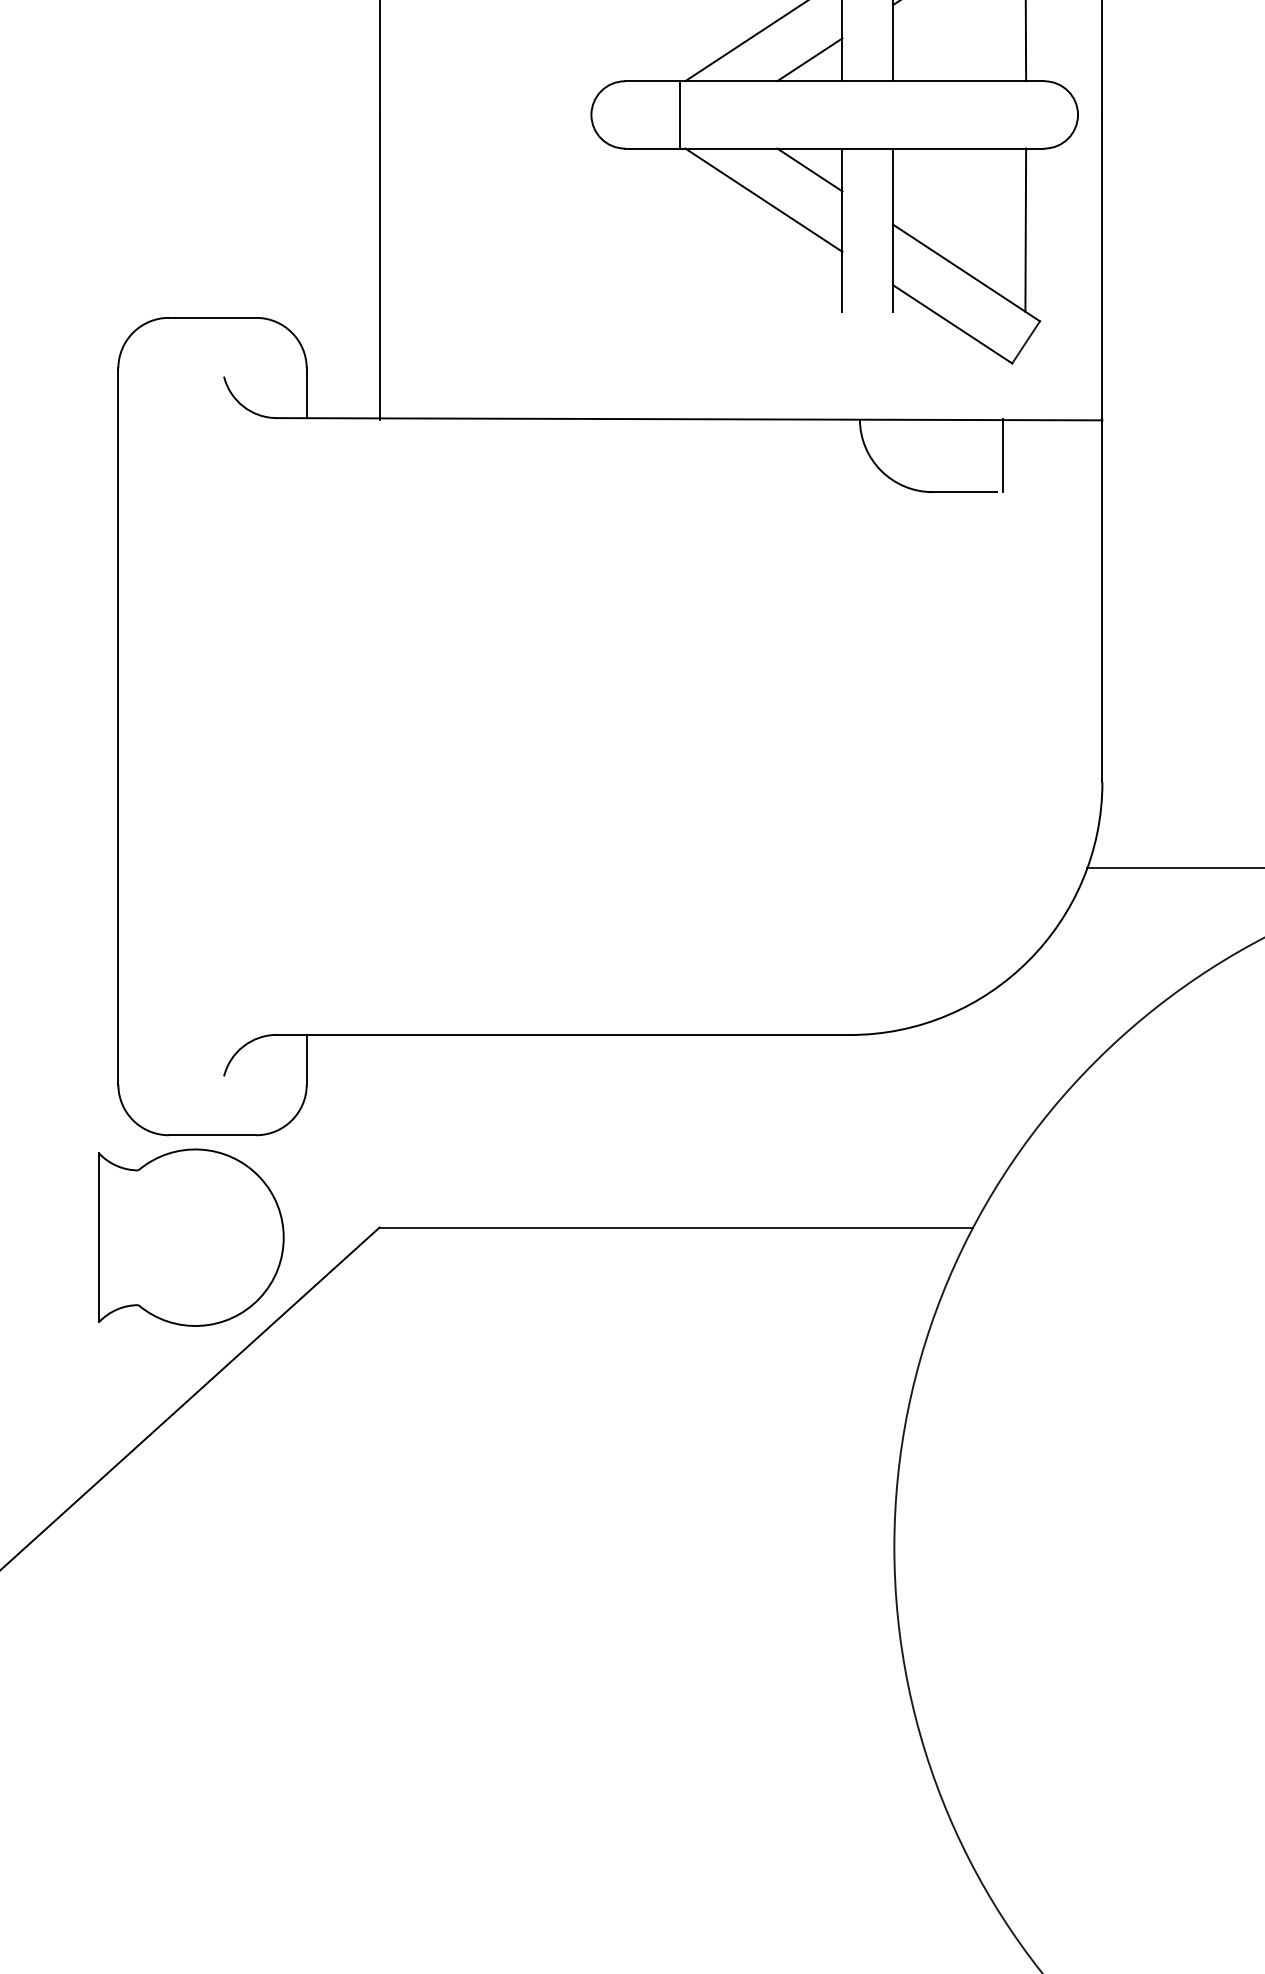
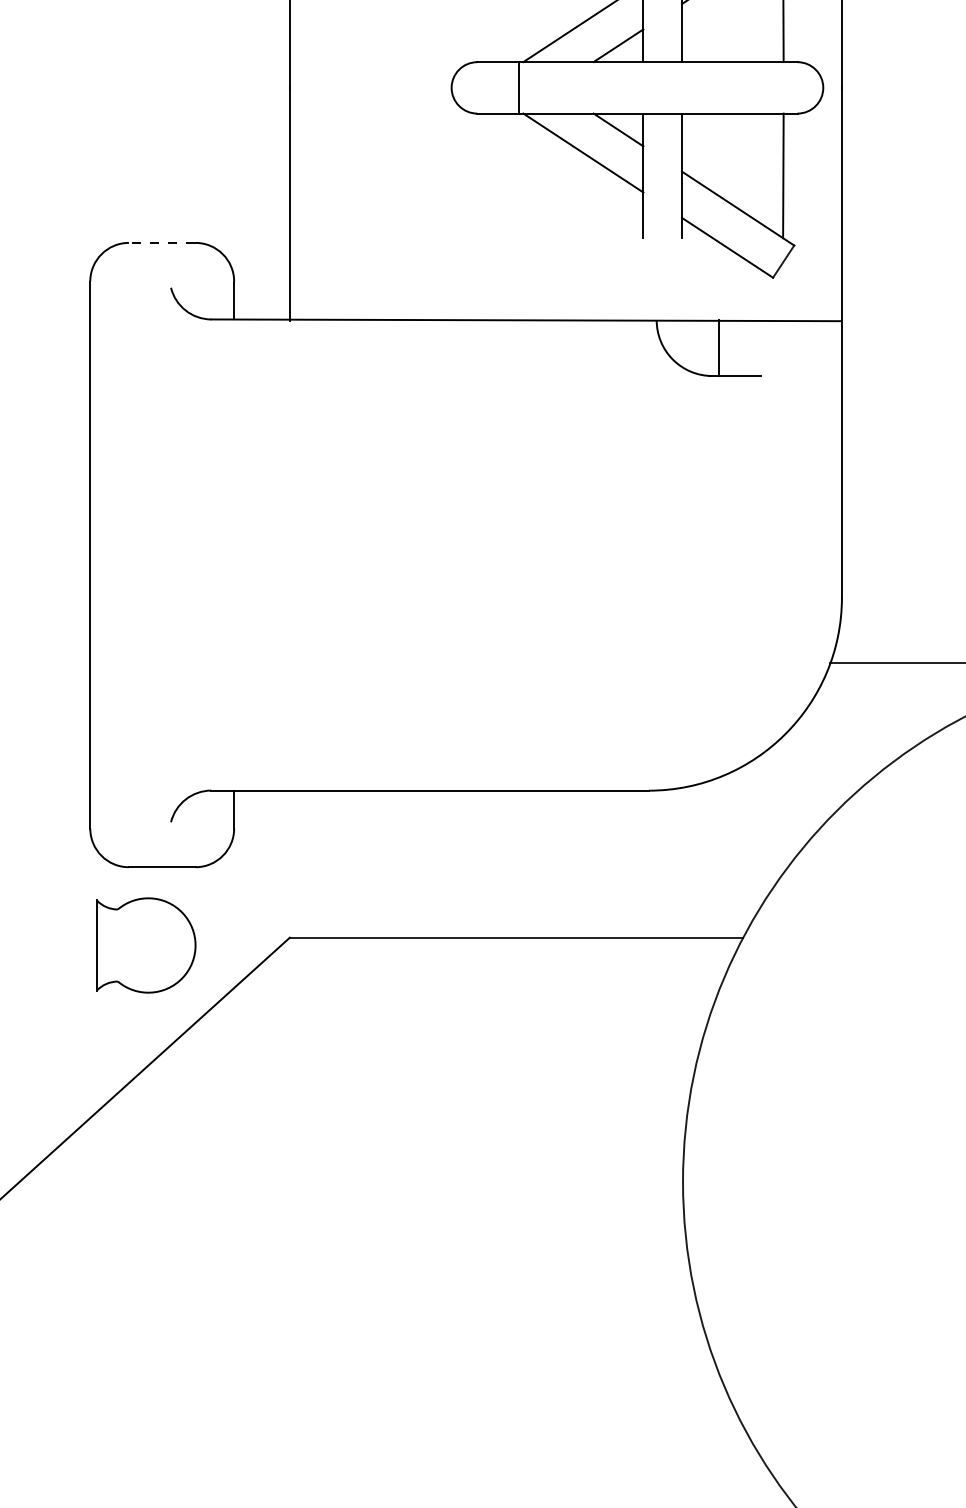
line: (211, 317) -> (161, 242), solid -> dashed
line: (1002, 456) -> (718, 348), moved
part: (191, 1237) -> (146, 945), size x0.7

